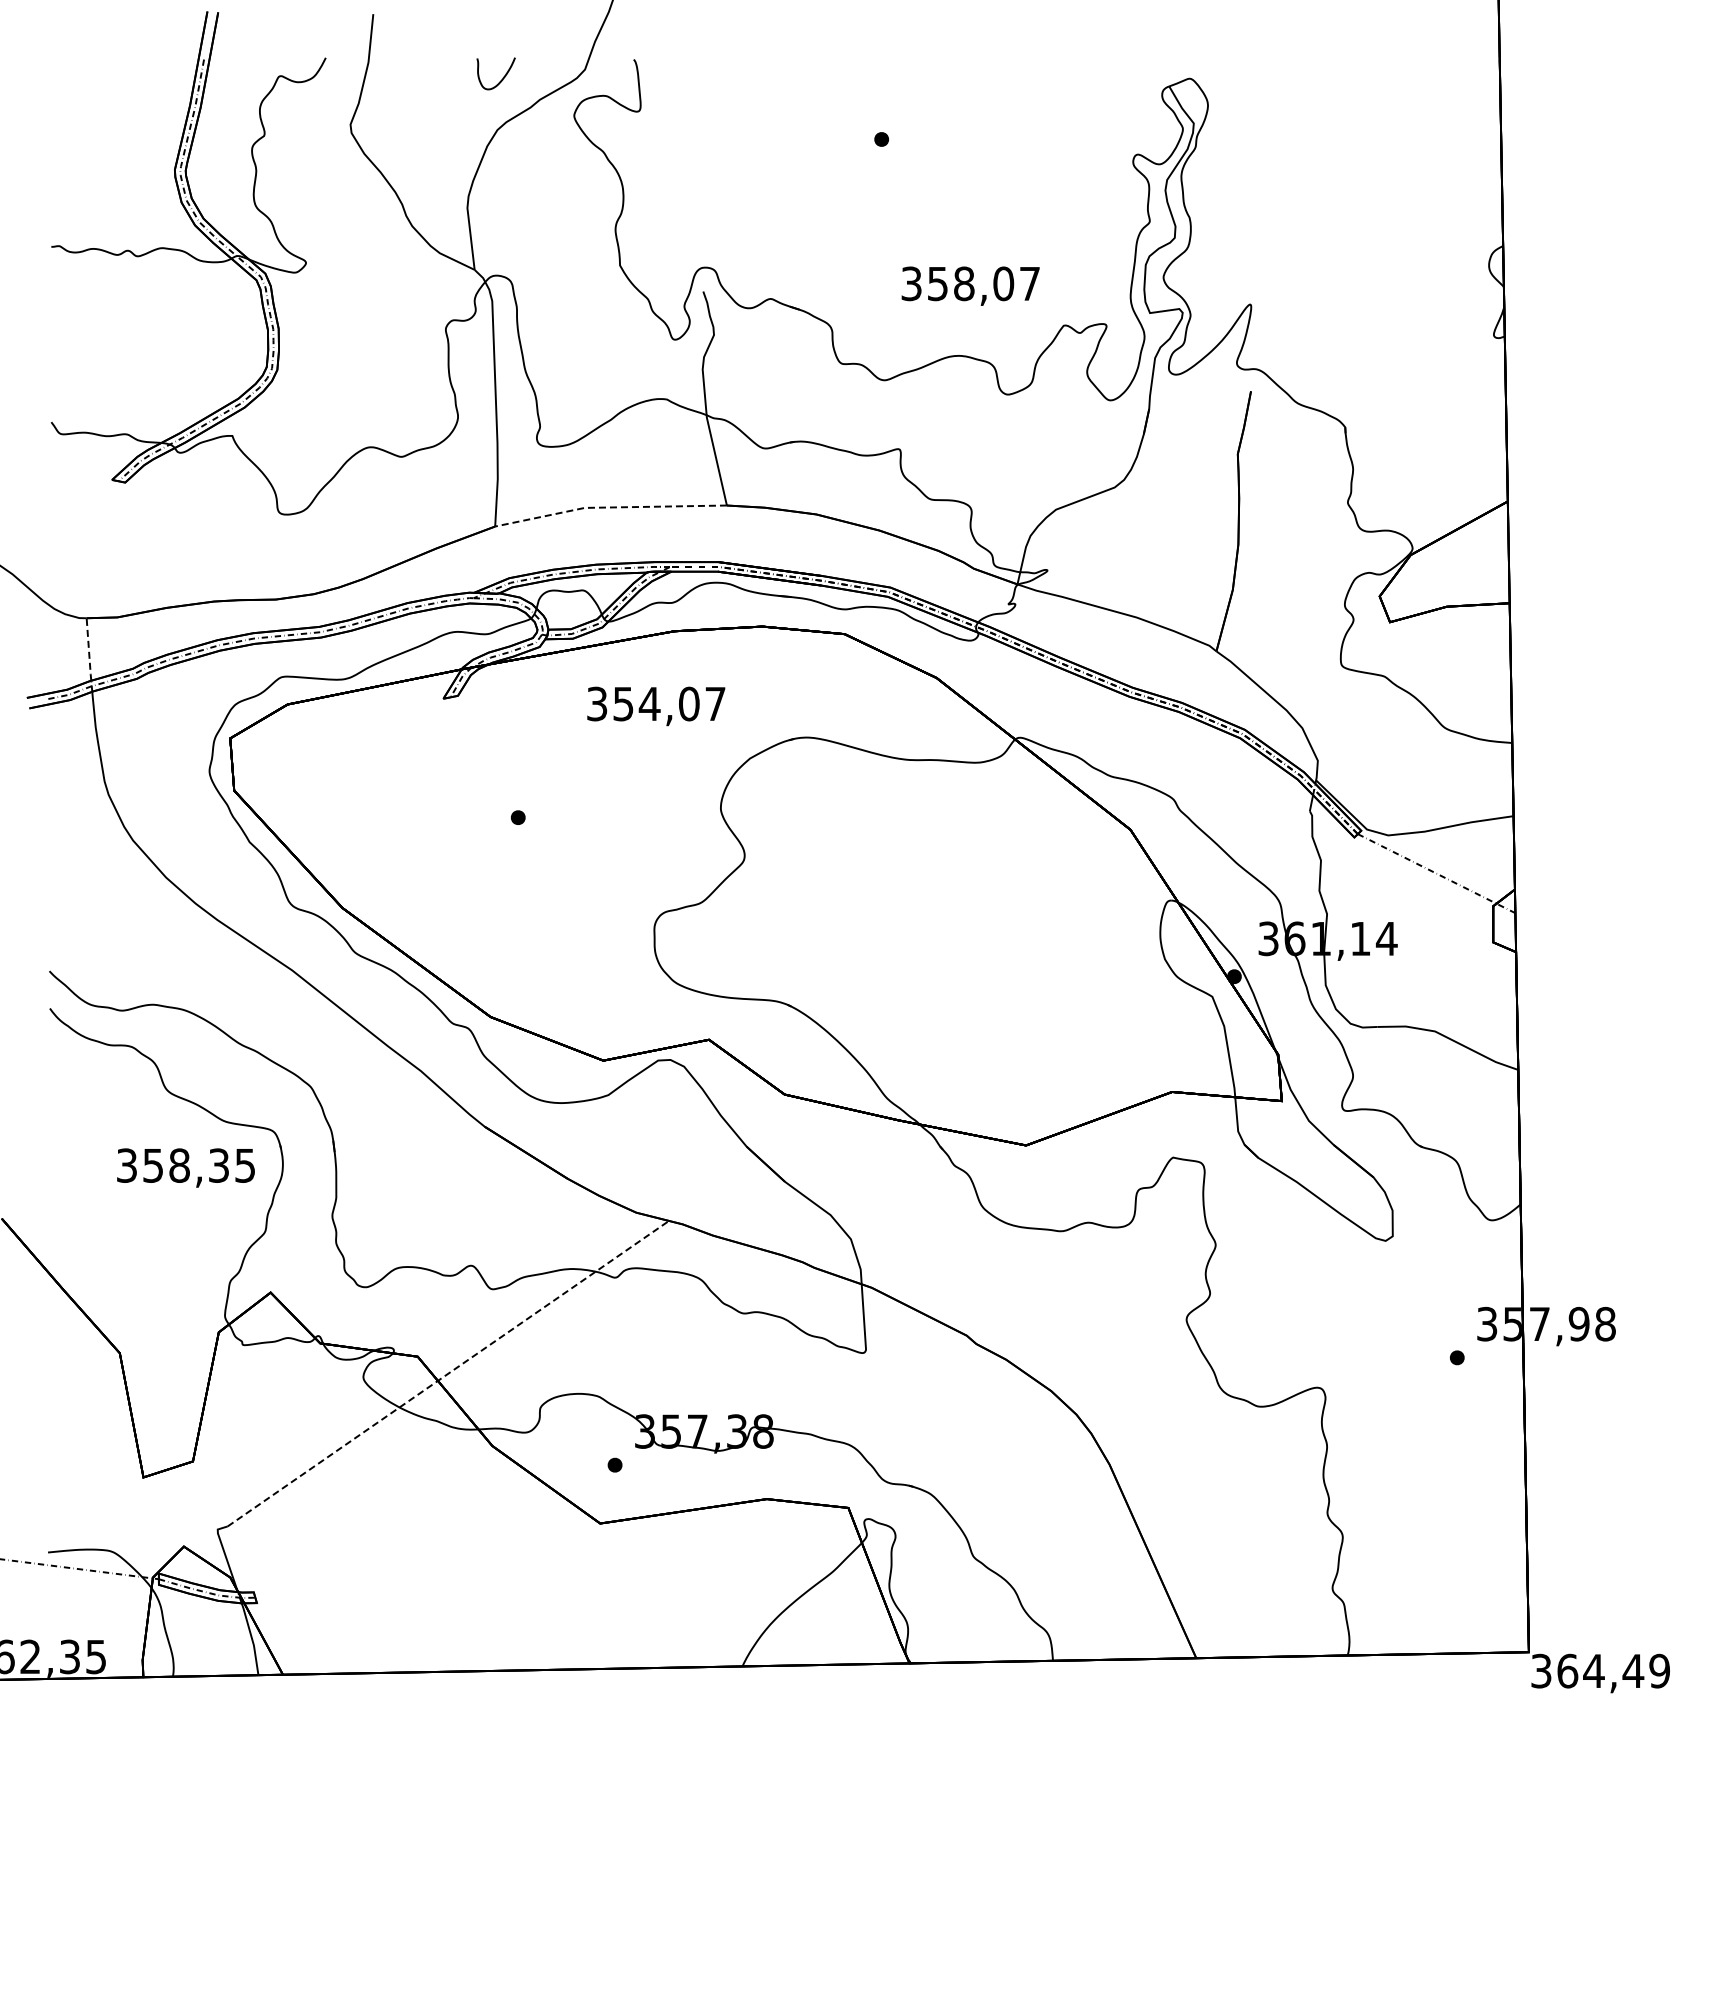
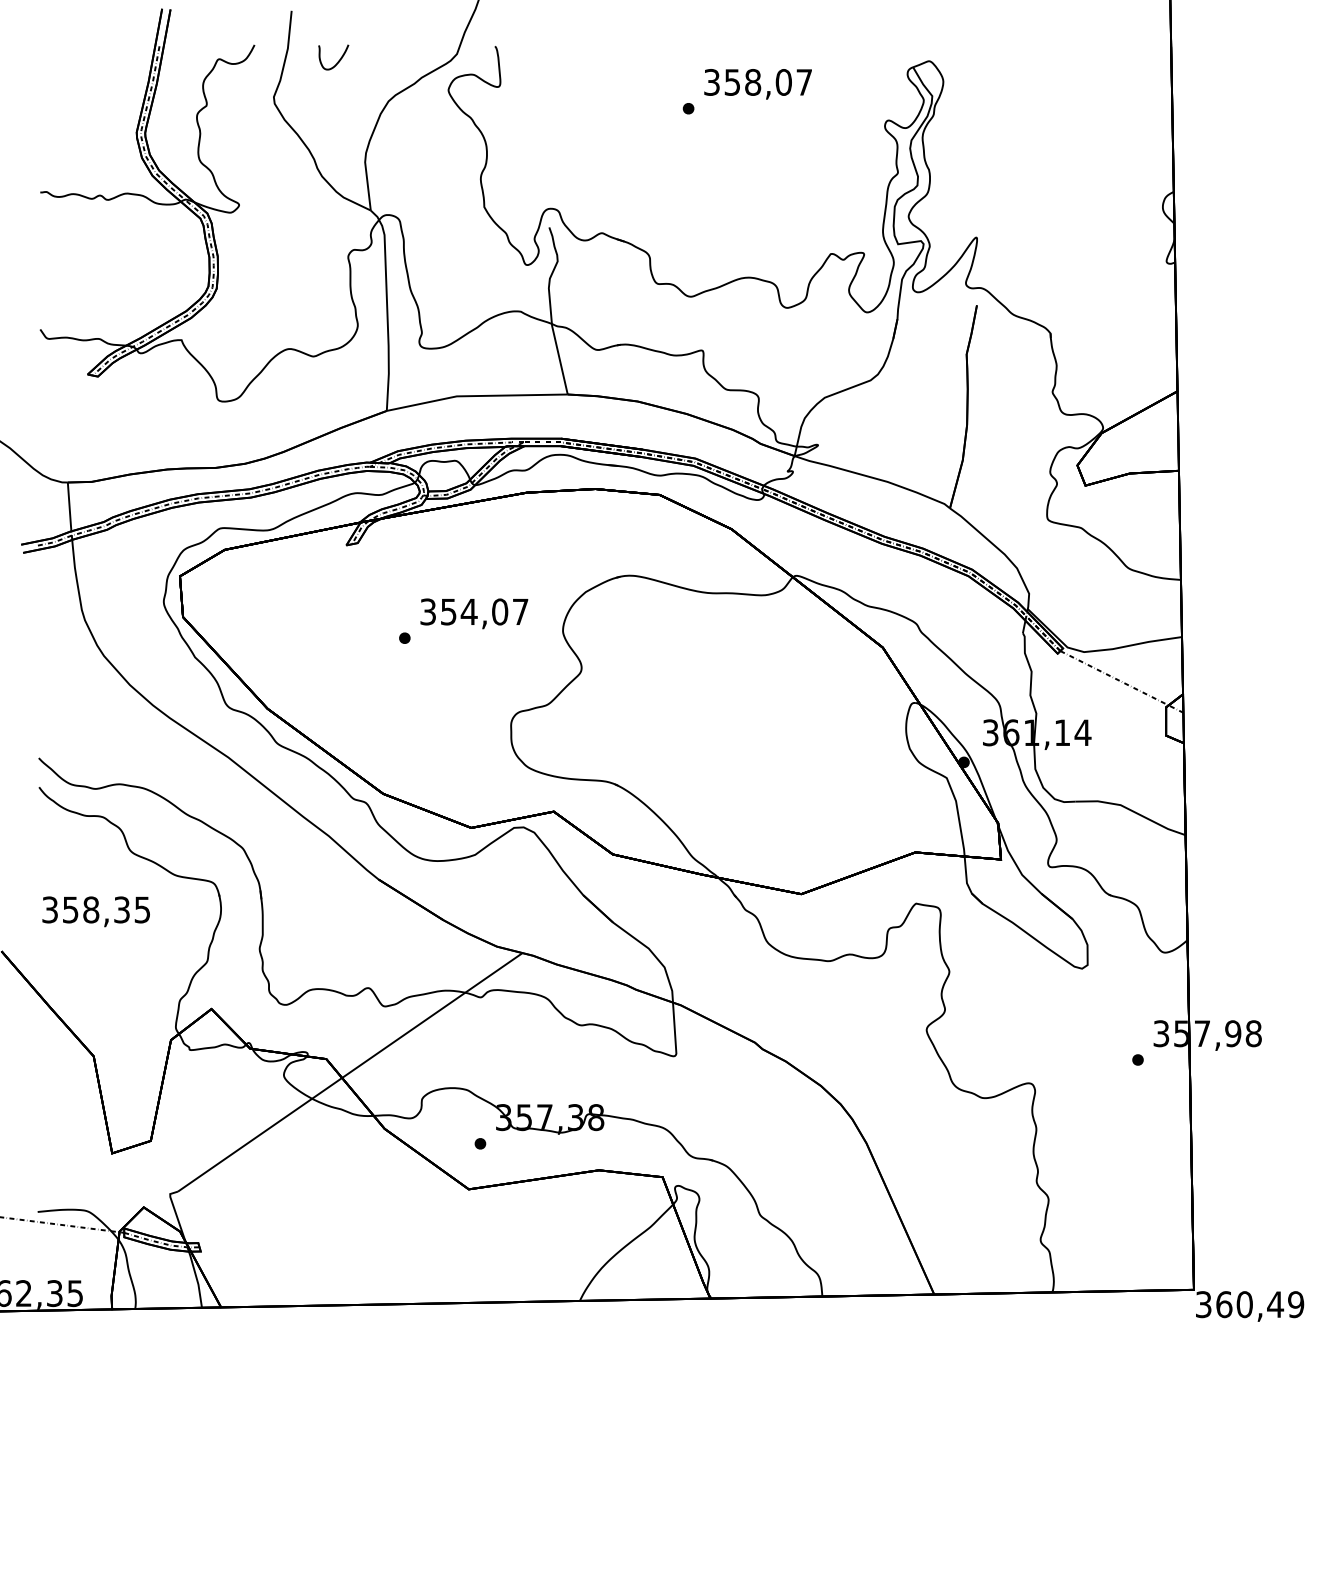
curve: (502, 77) -> (338, 60), moved
text: (970, 285) -> (757, 83), moved
line: (609, 507) -> (476, 396), dashed -> solid
line: (88, 649) -> (69, 506), dashed -> solid
text: (656, 706) -> (474, 613), moved
text: (185, 1167) -> (95, 911), moved
line: (448, 1373) -> (350, 1072), dashed -> solid
text: (1593, 1670) -> (1244, 1304), 364,49 -> 360,49

